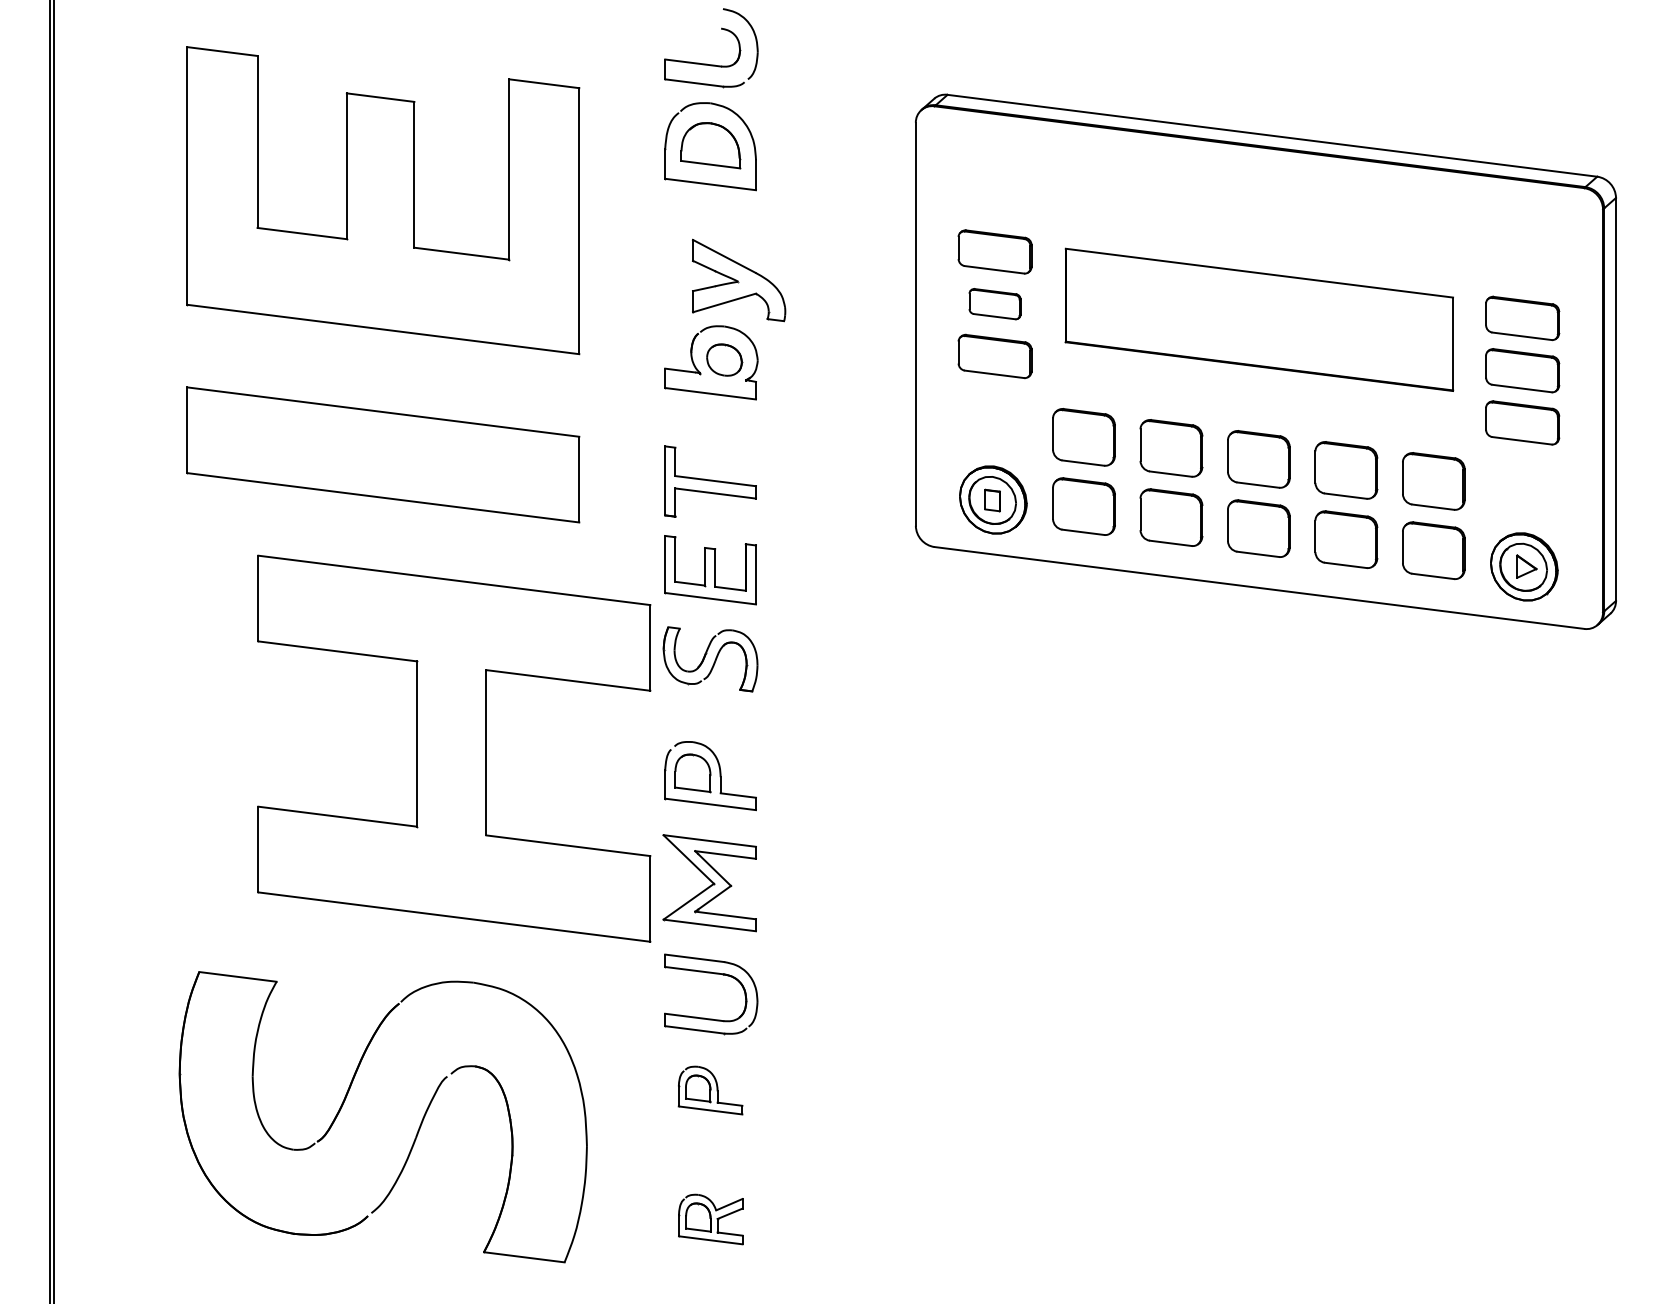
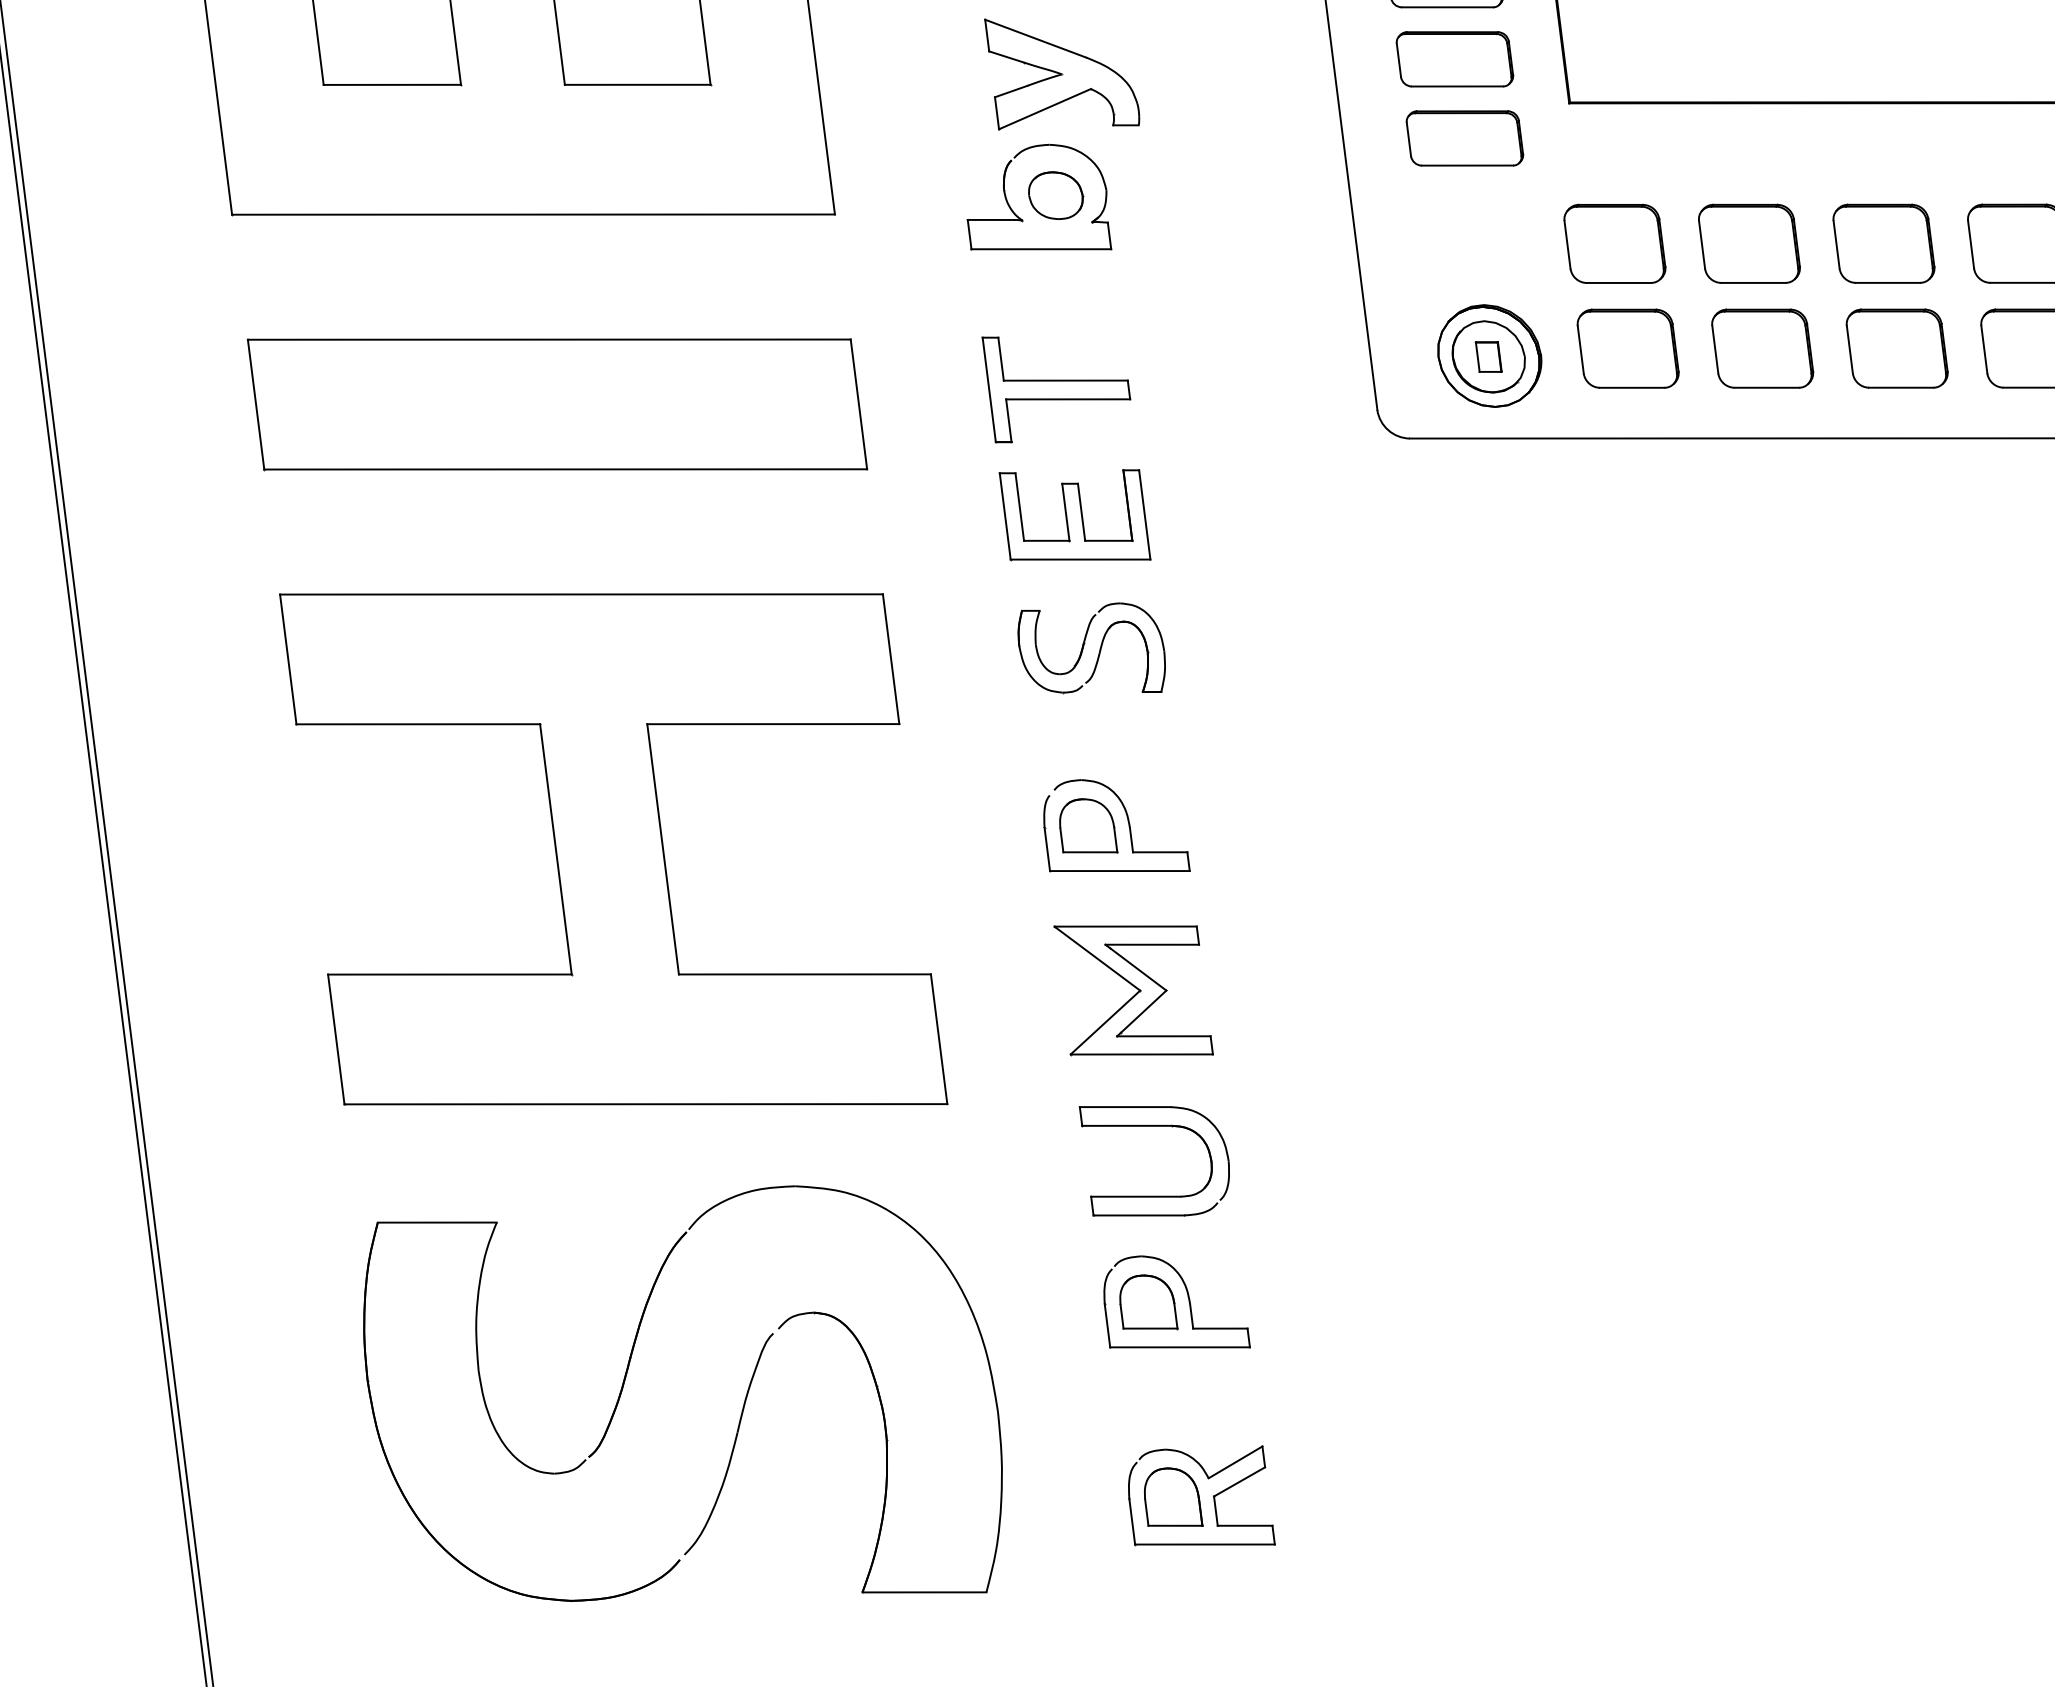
part: (994, 303) -> (1453, 58), size x1.43
part: (454, 748) -> (613, 848), moved
part: (710, 1090) -> (1174, 1304), size x1.43
part: (710, 1219) -> (1199, 1499), size x1.43

